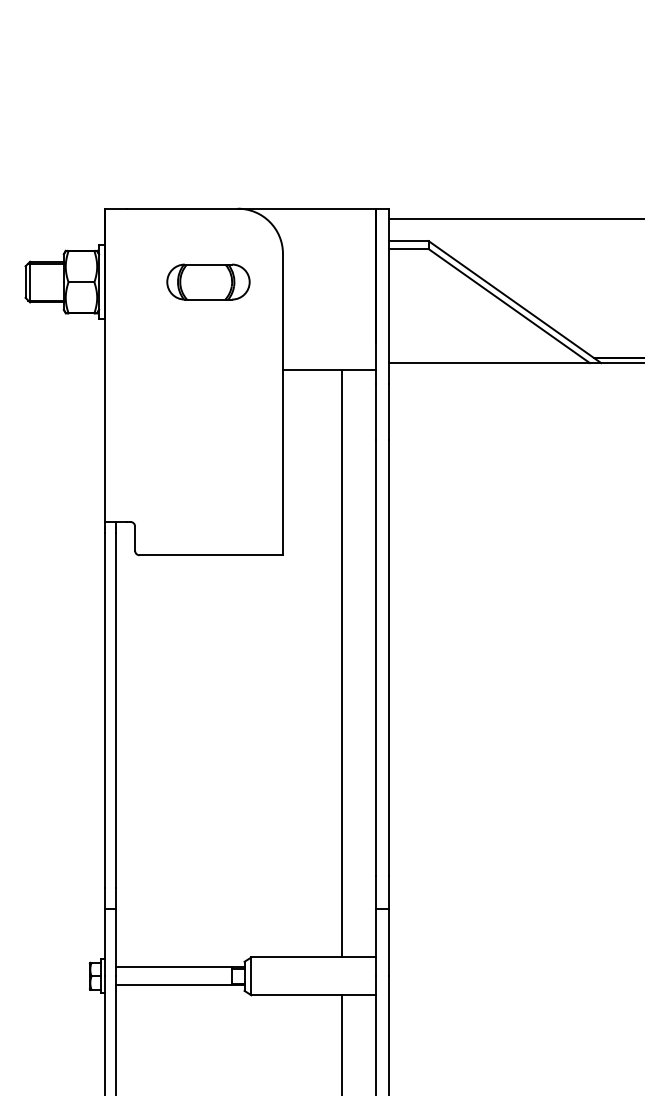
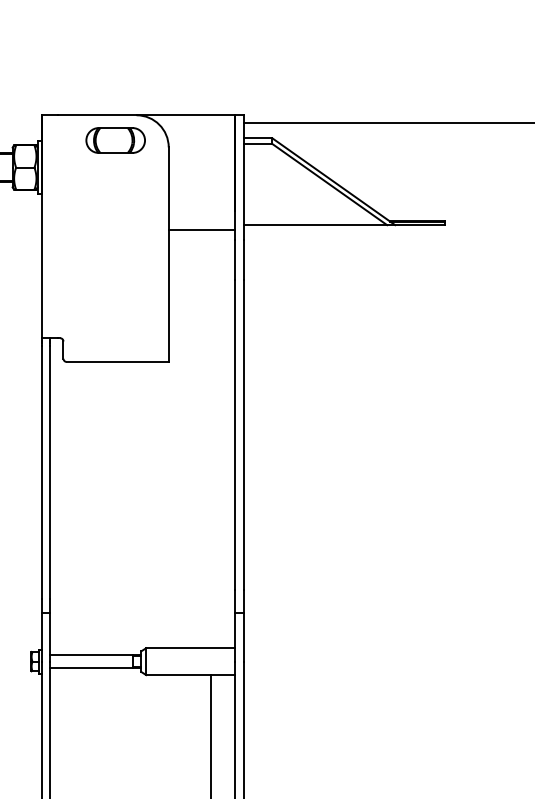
part: (208, 282) -> (115, 140), moved
line: (341, 662) -> (210, 438), removed

